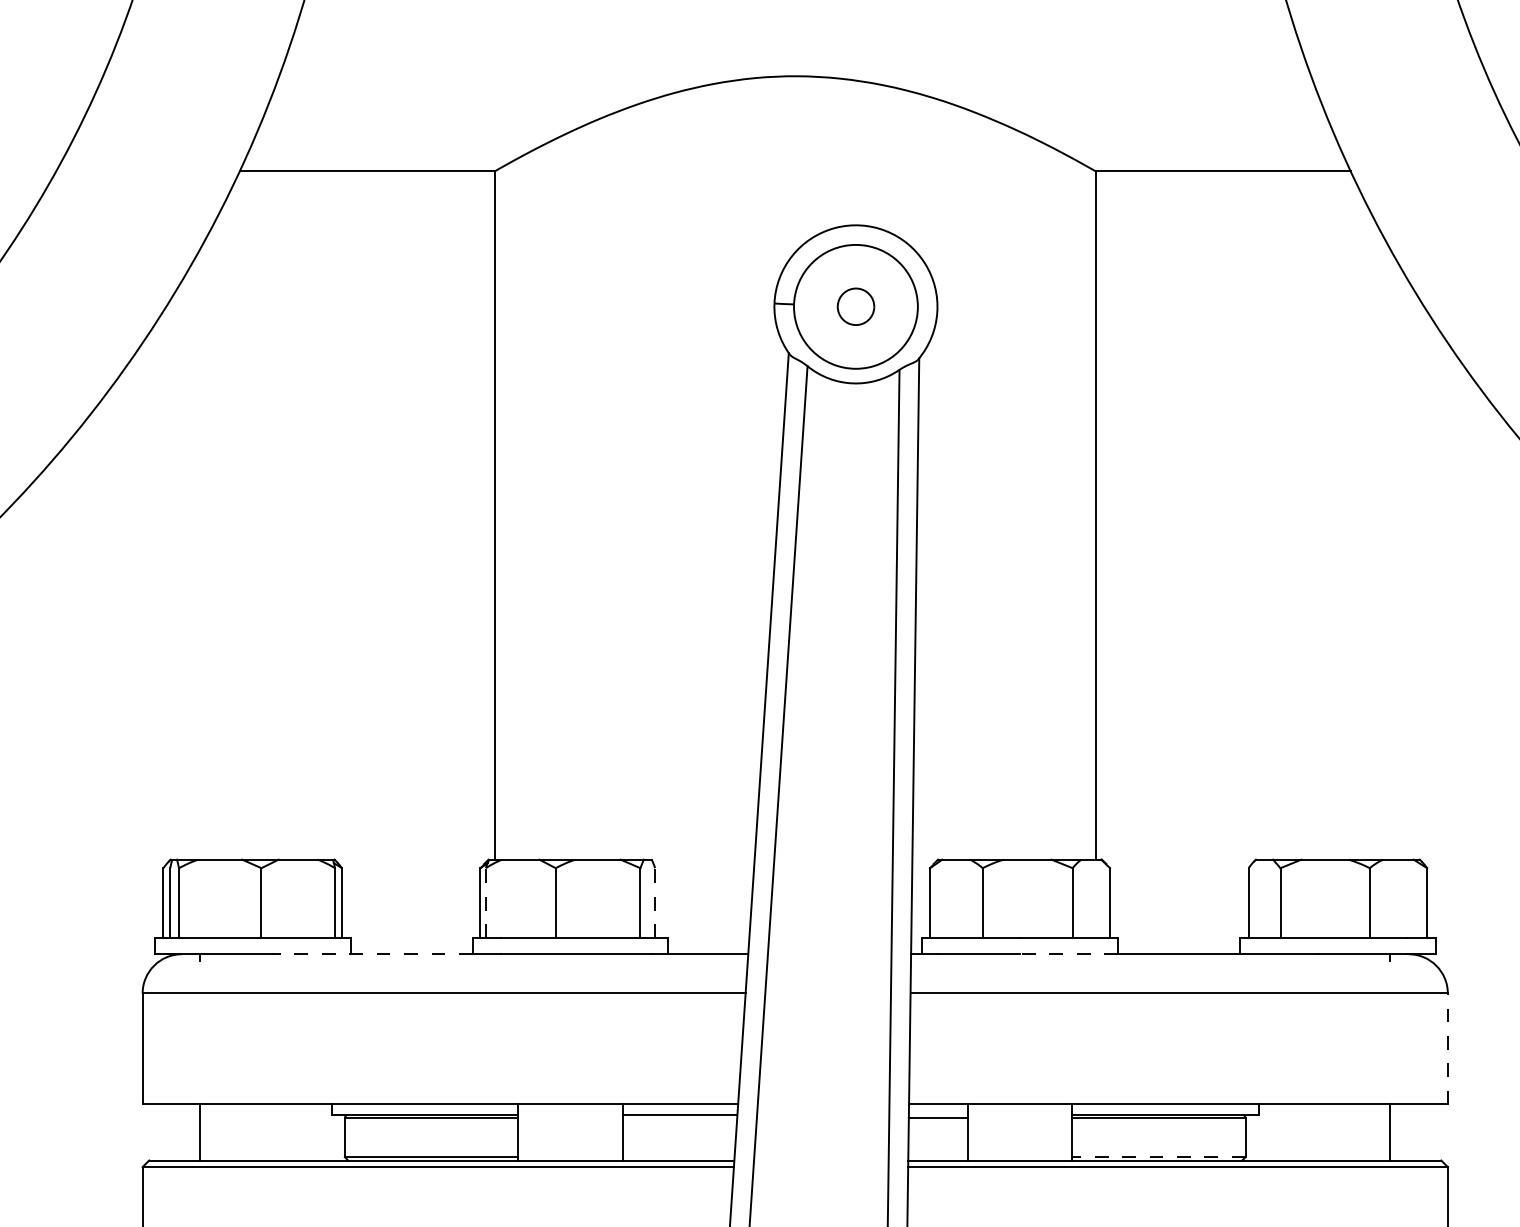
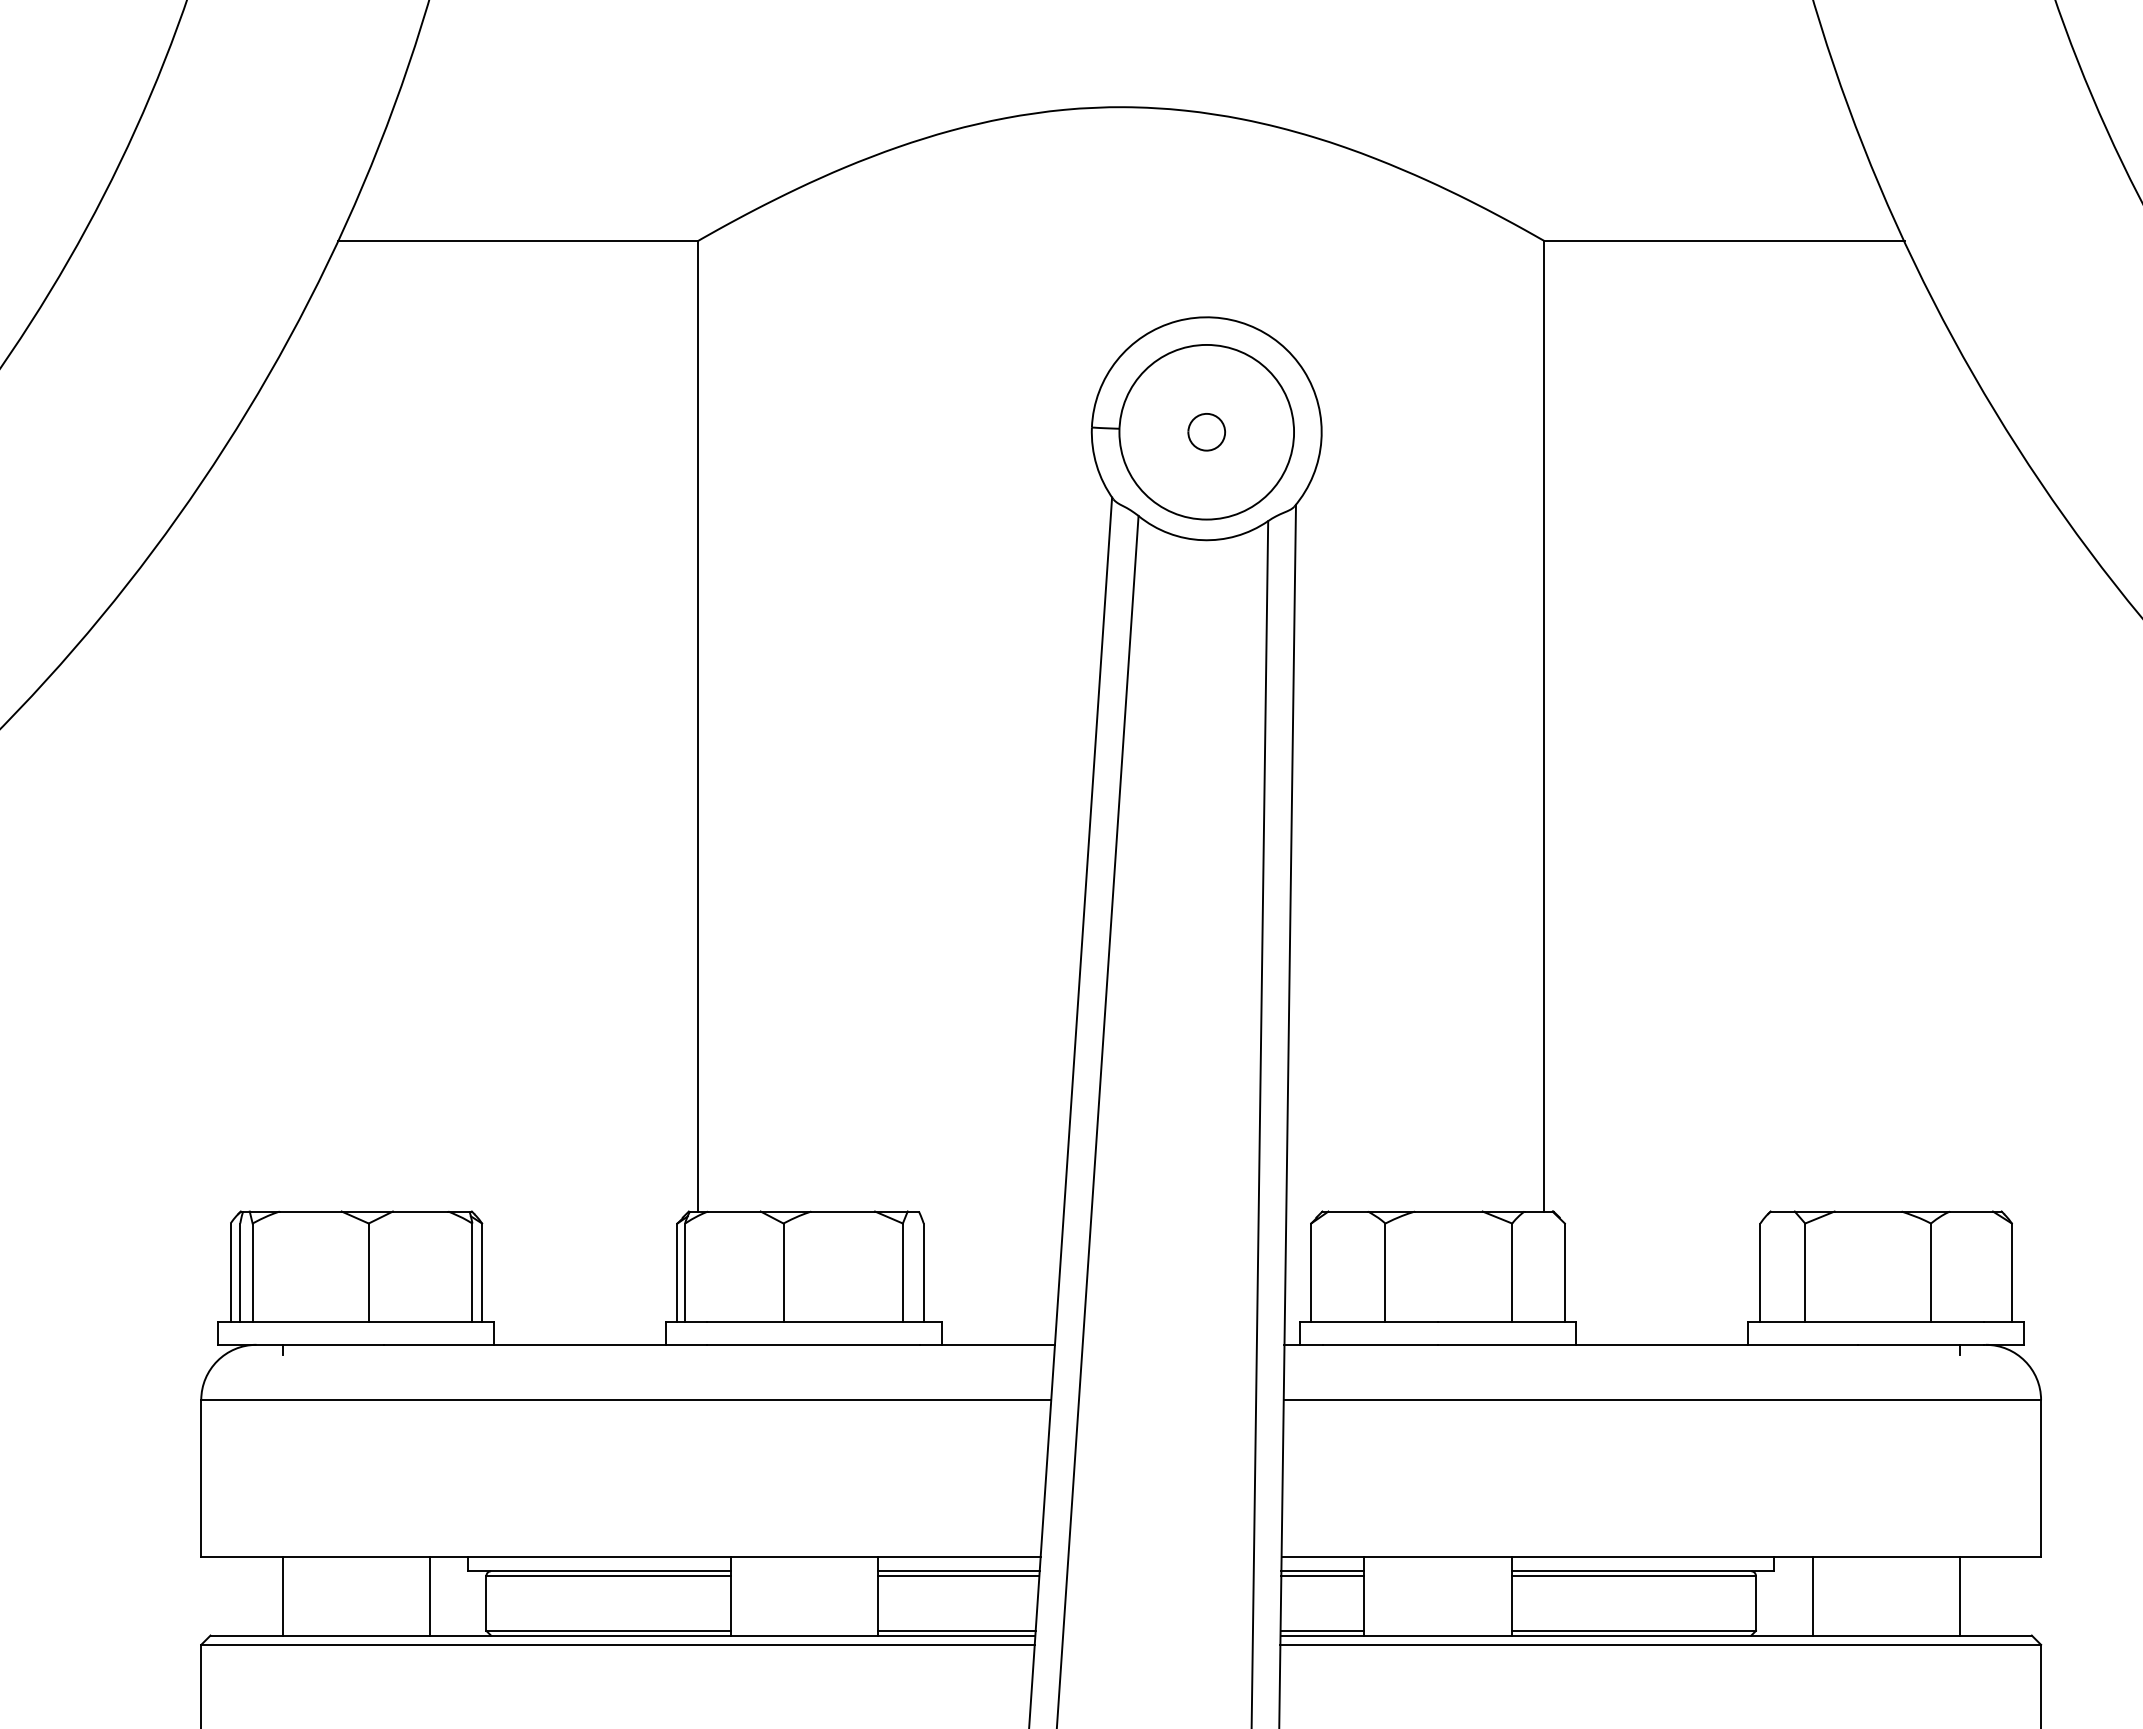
part: (855, 307) -> (1206, 432), size x0.71
line: (486, 902) -> (685, 1272), dashed -> solid
line: (655, 902) -> (923, 1272), dashed -> solid
line: (371, 954) -> (524, 1344), dashed -> solid
line: (1068, 954) -> (1506, 1344), dashed -> solid
line: (1448, 1048) -> (2041, 1477), dashed -> solid
line: (938, 1115) -> (1322, 1571), added
line: (679, 1117) -> (958, 1575), added
line: (304, 1132) -> (429, 1595), added
line: (1285, 1132) -> (1812, 1595), added
line: (678, 1156) -> (956, 1630), added
line: (938, 1156) -> (1322, 1630), added
line: (1158, 1156) -> (1633, 1630), dashed -> solid

